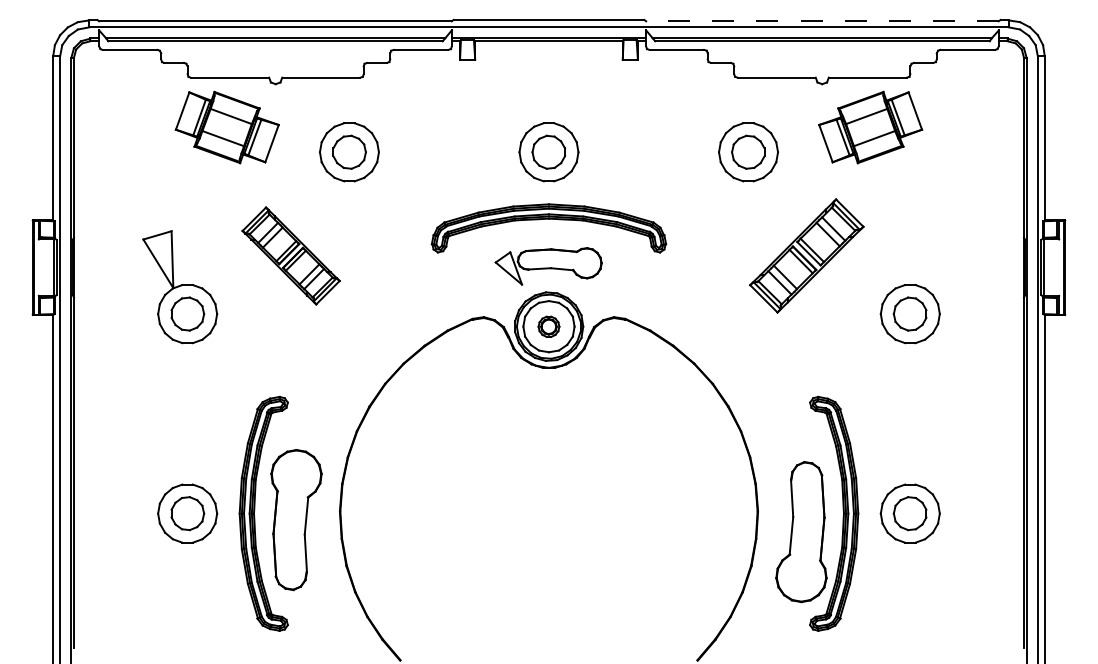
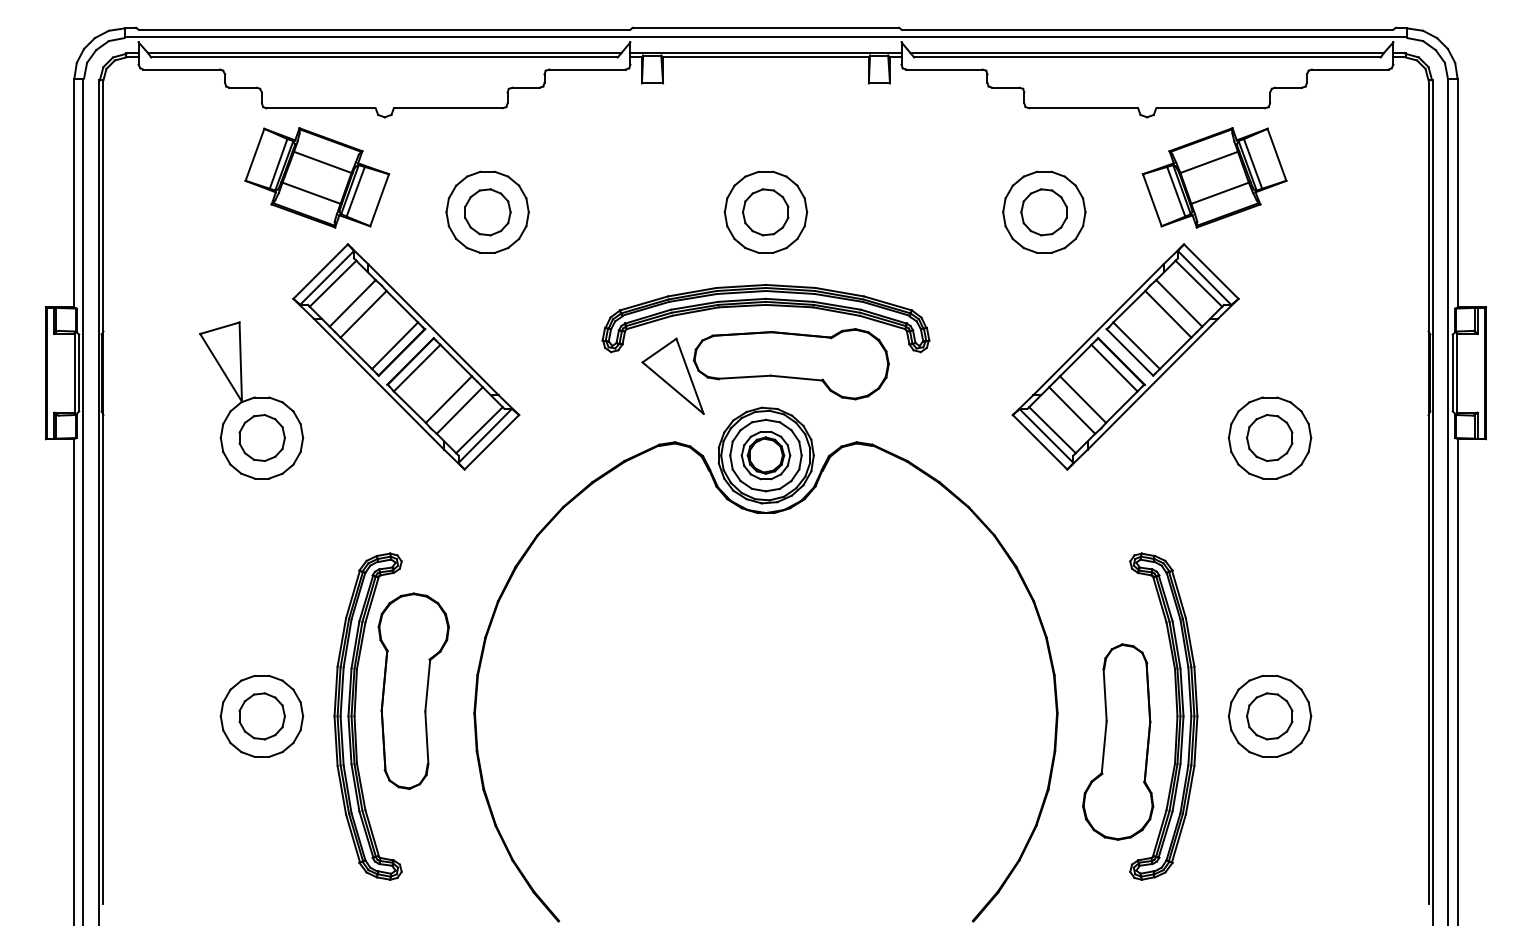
line: (822, 21) -> (1147, 29), dashed -> solid
part: (291, 255) -> (406, 356), size x1.67
part: (806, 255) -> (1125, 356), size x1.43
part: (548, 266) -> (765, 371), size x1.67
part: (548, 326) -> (765, 455), size x1.67
part: (296, 519) -> (413, 690), moved

